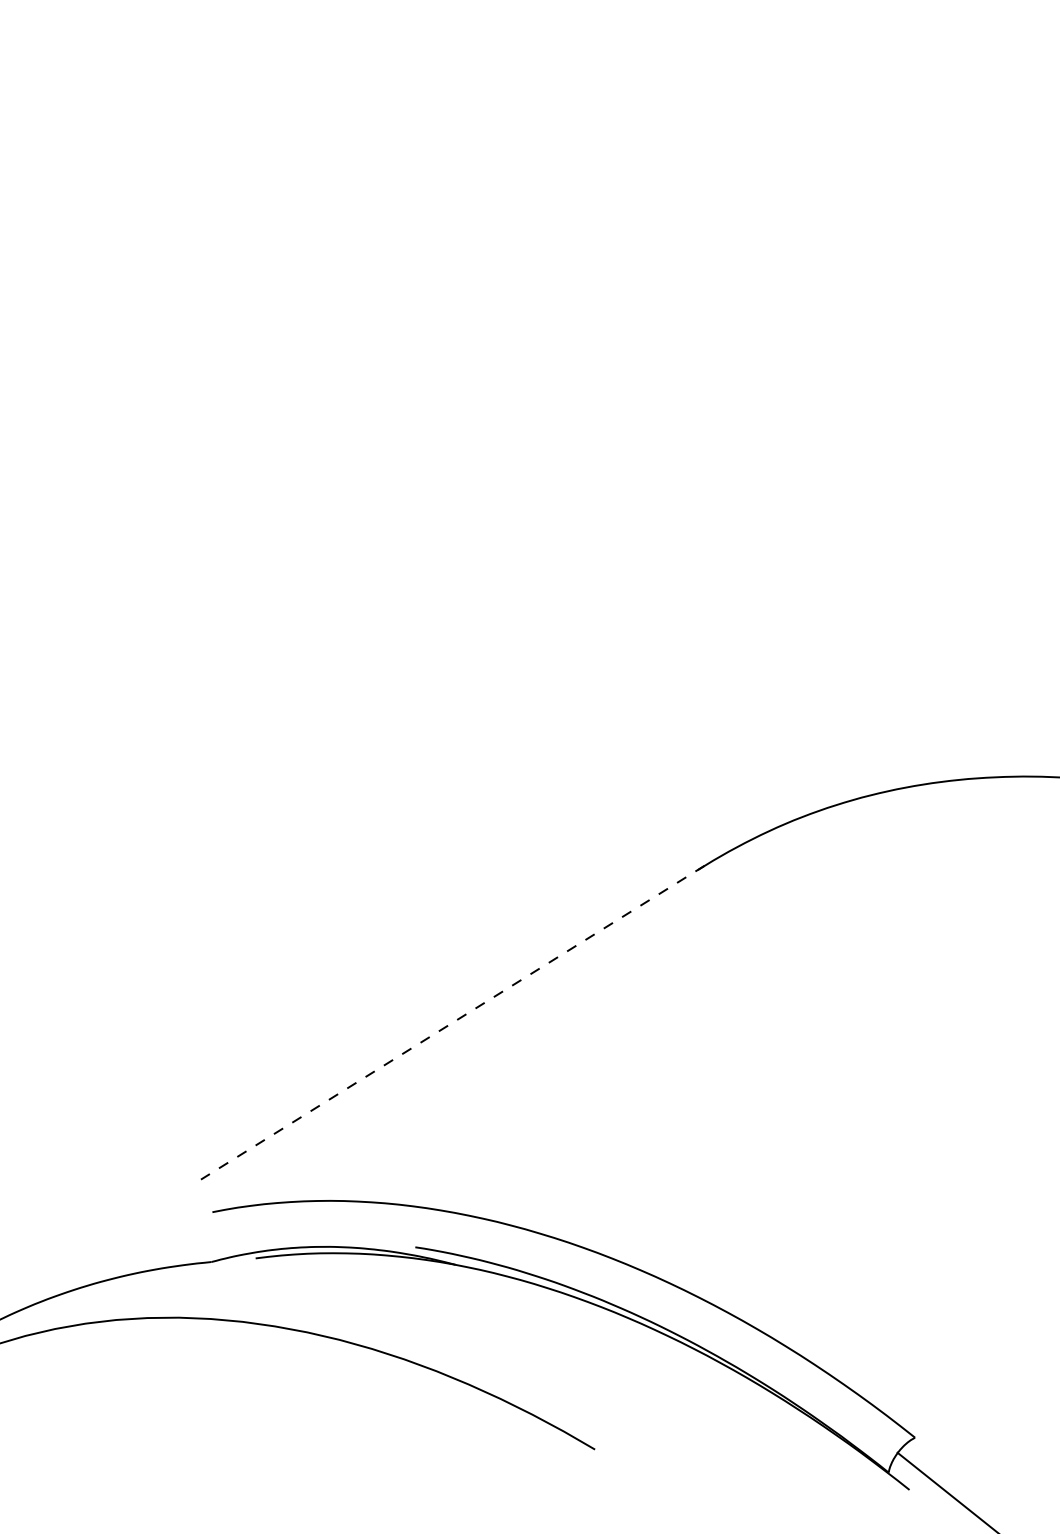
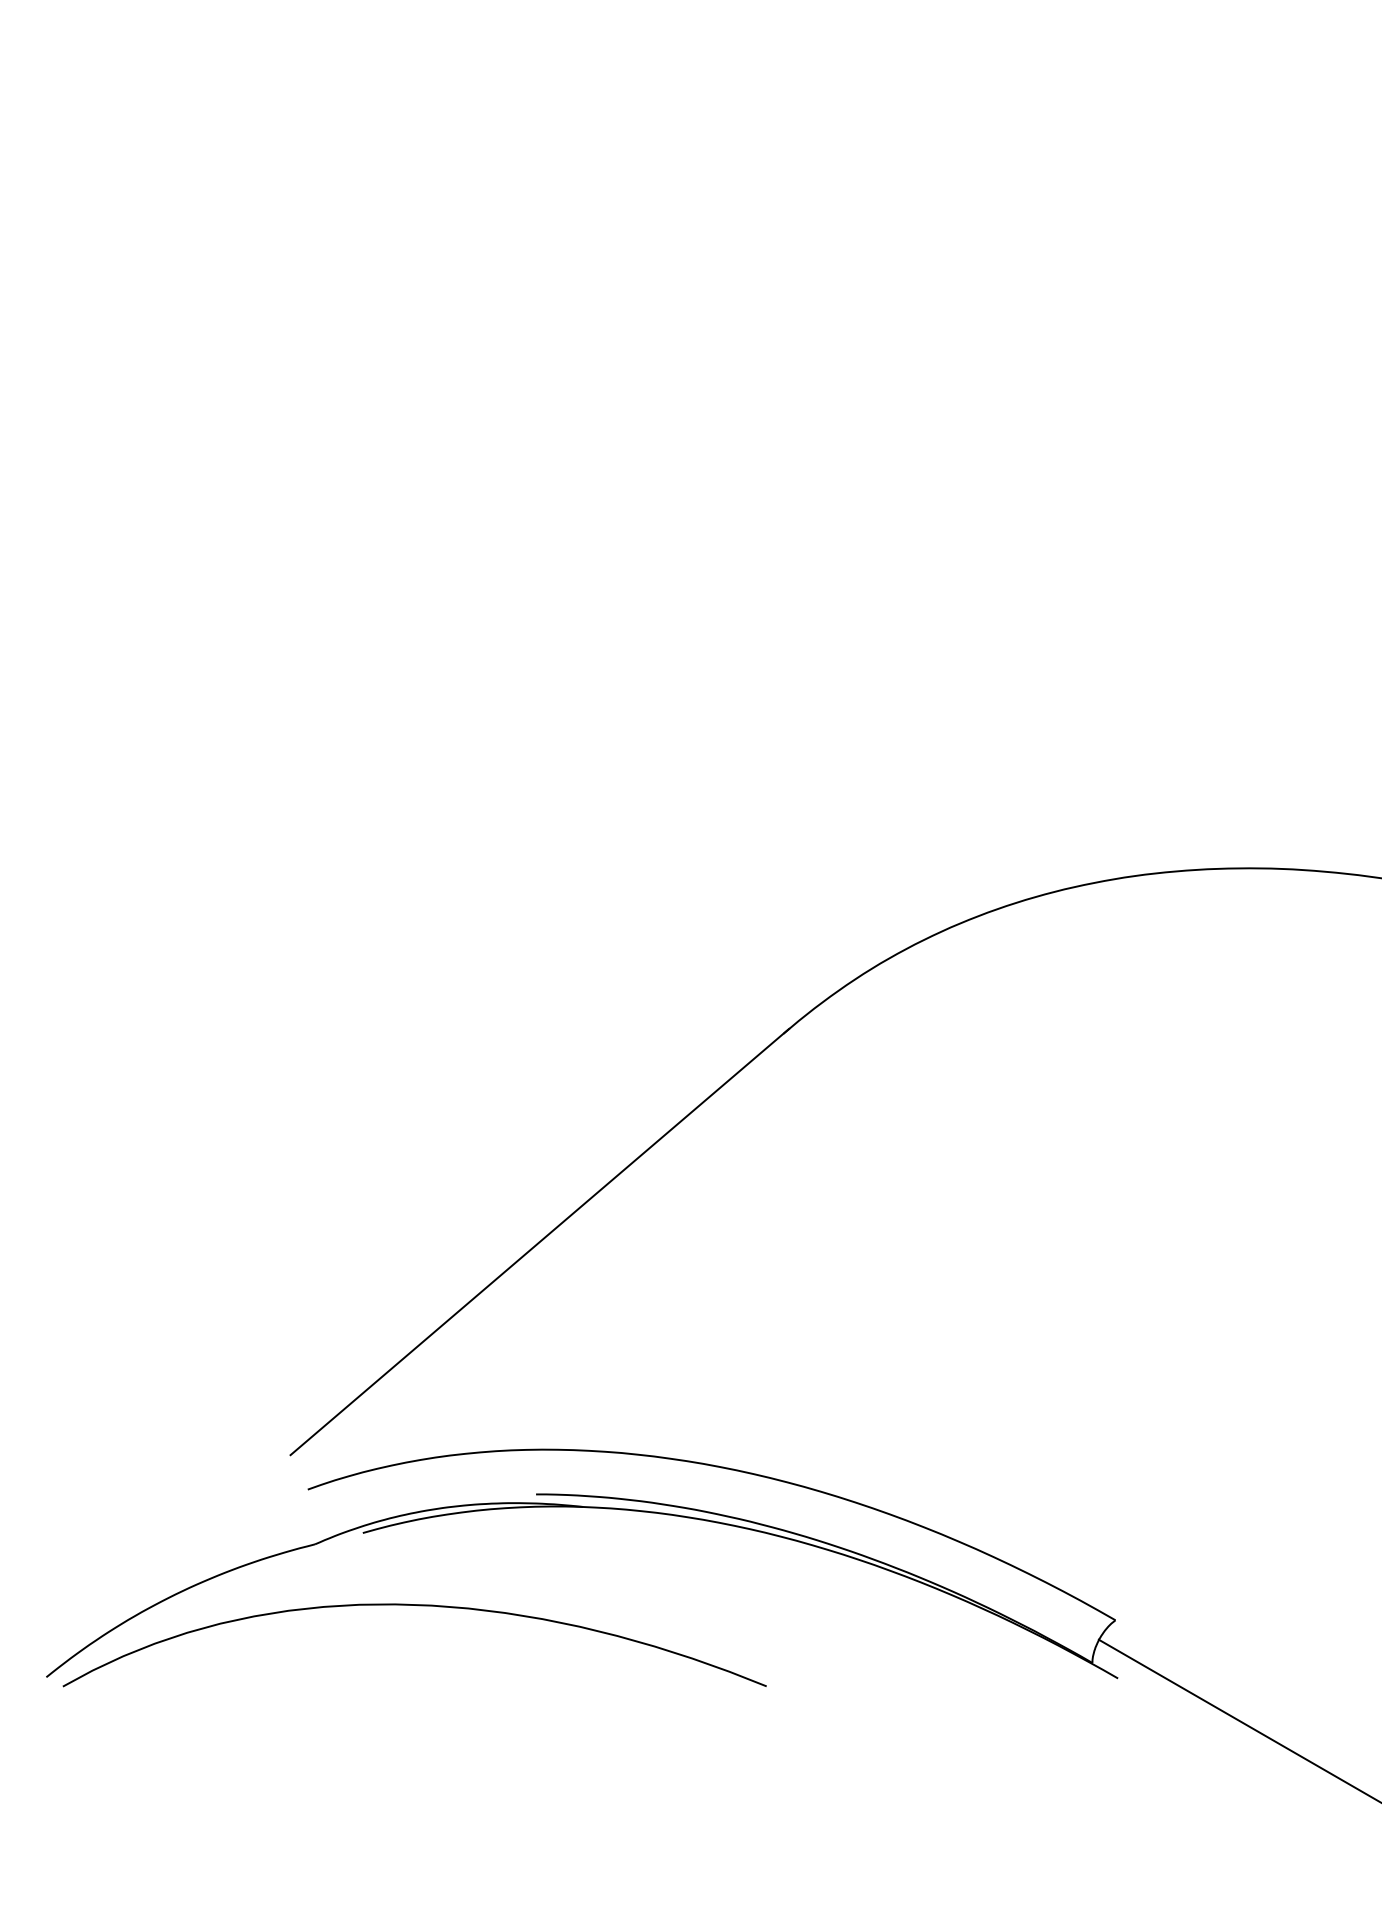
line: (452, 1022) -> (539, 1241), dashed -> solid

